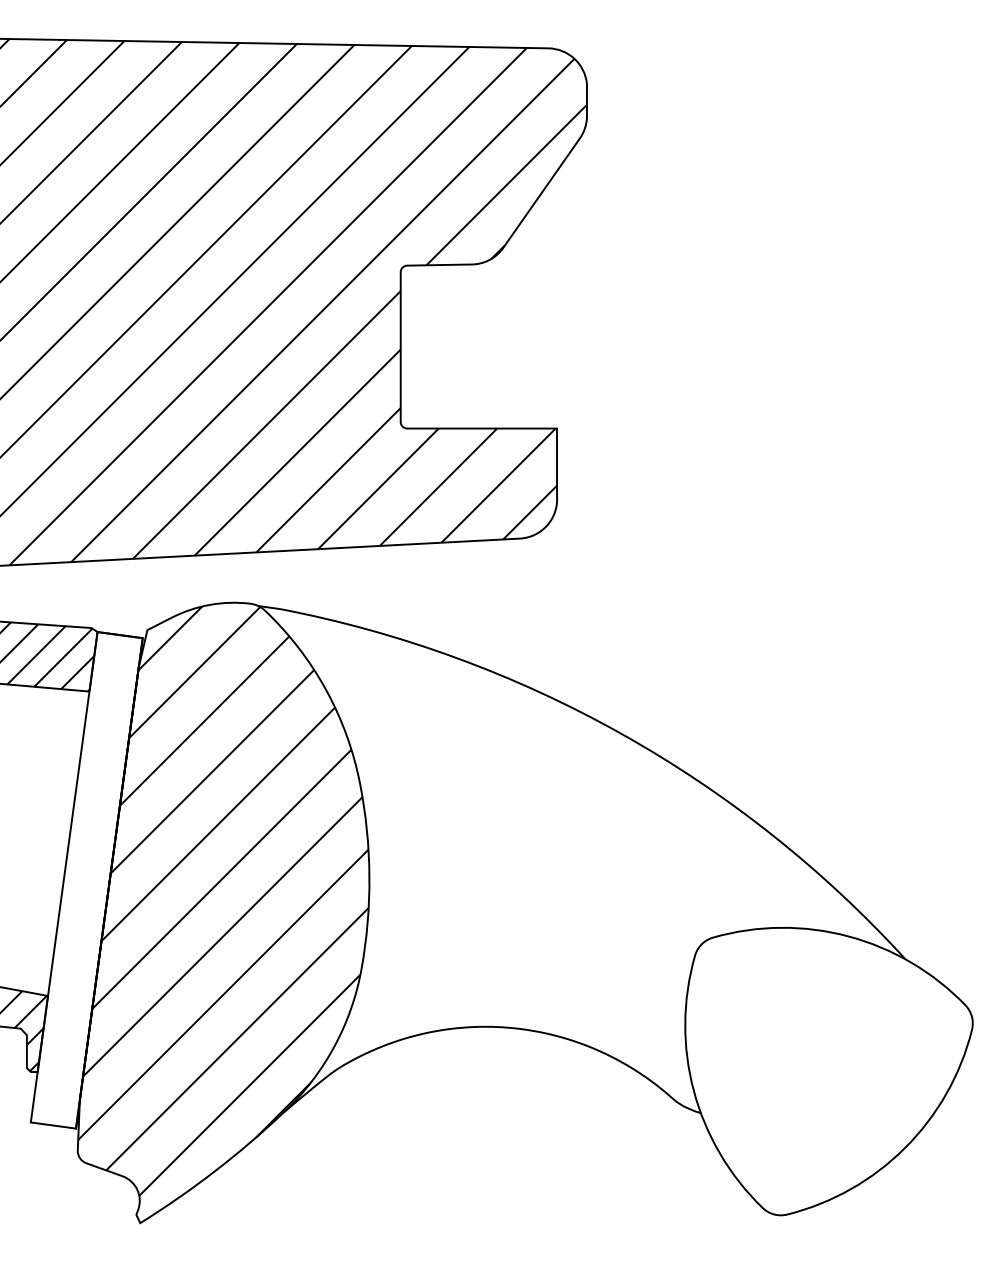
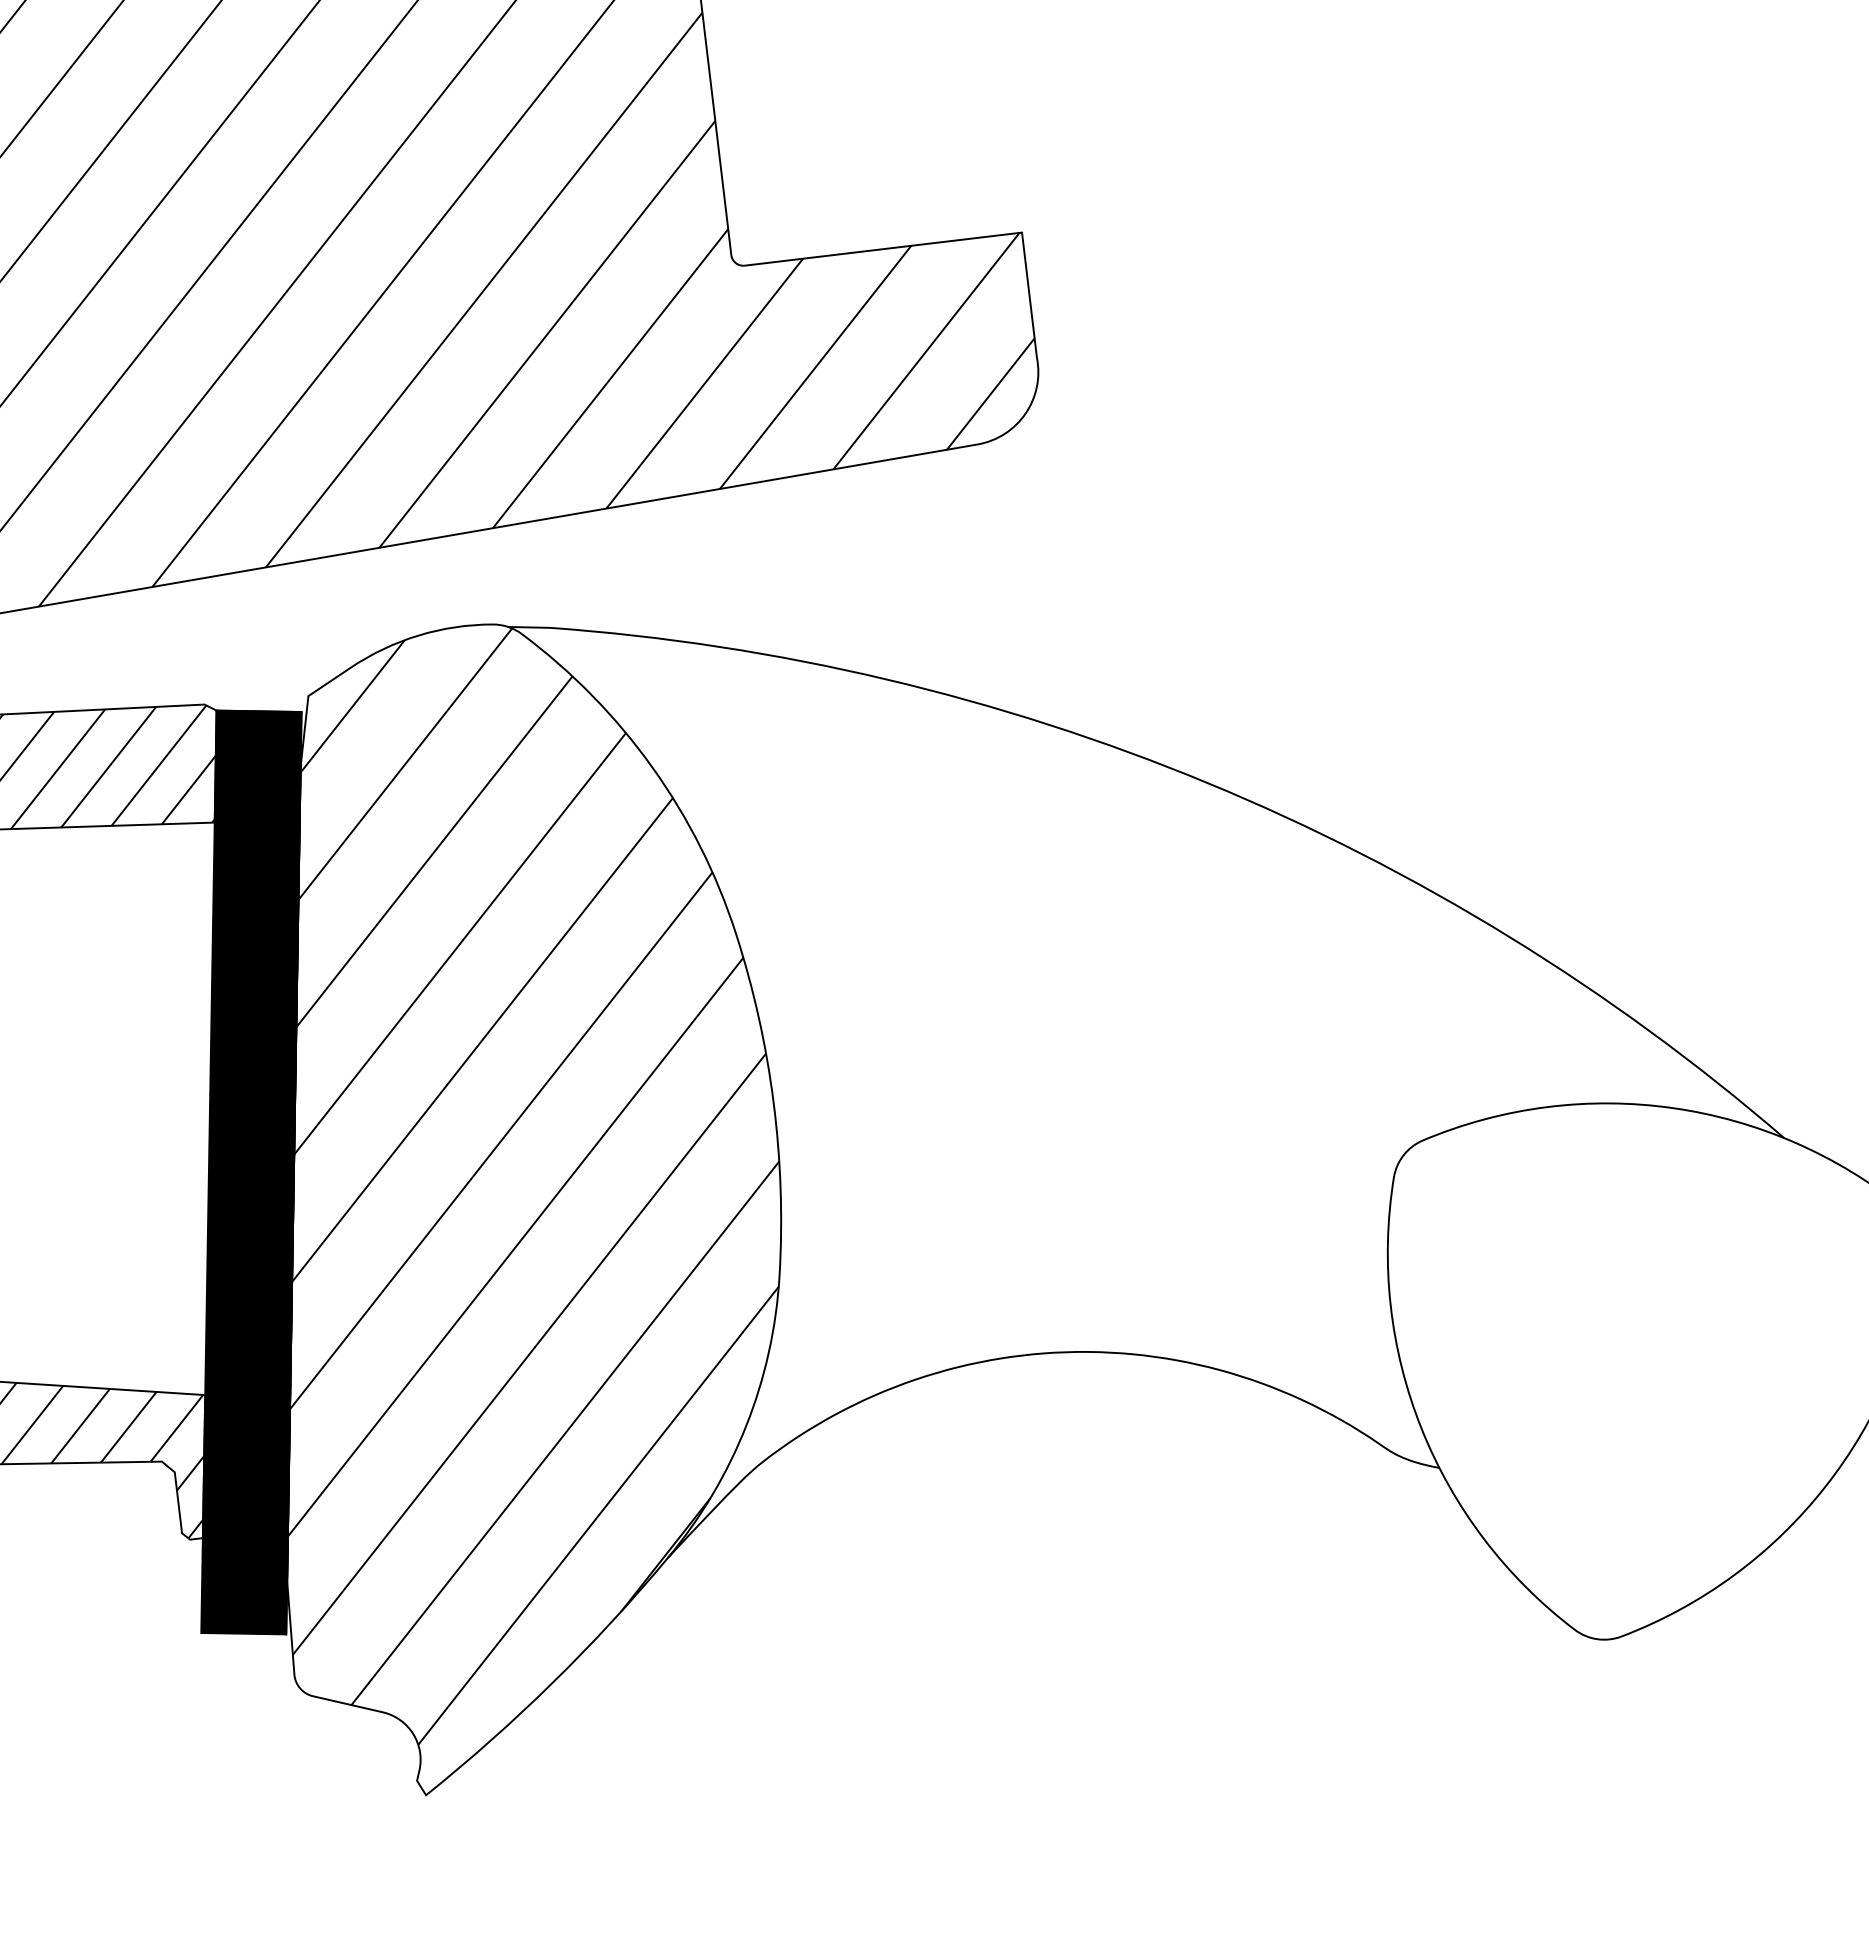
fill: (86, 880) -> (250, 1172), added

